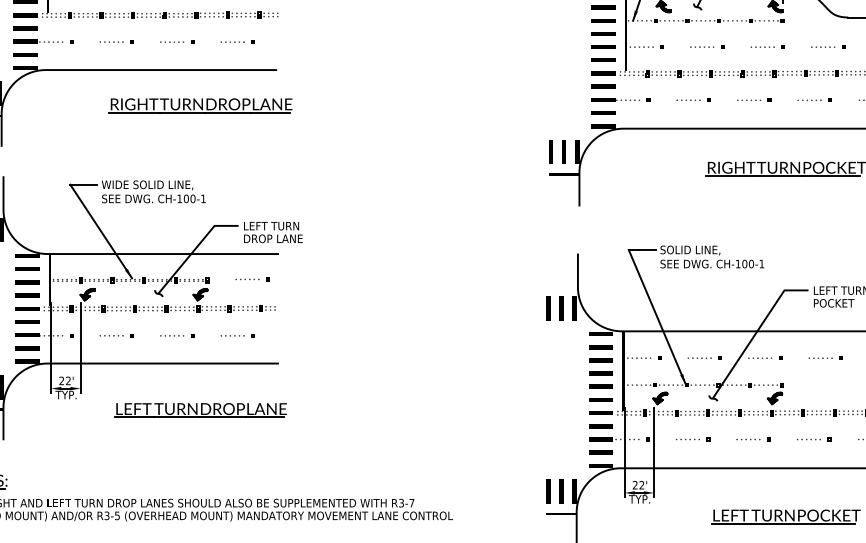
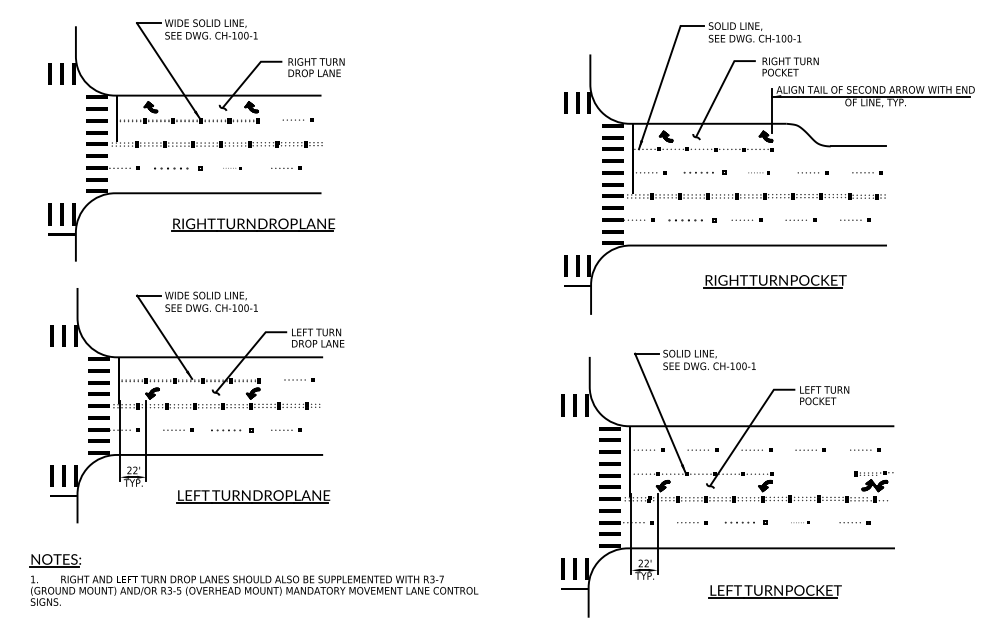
part: (116, 41) -> (178, 167), size x1.6
part: (177, 41) -> (232, 167), size x0.6
part: (706, 46) -> (704, 172), size x1.4
part: (767, 46) -> (758, 172), size x0.7
part: (693, 99) -> (692, 219), size x1.6
part: (177, 334) -> (232, 429), size x1.4
part: (753, 439) -> (746, 522), size x1.4
part: (814, 439) -> (800, 522), size x0.6

